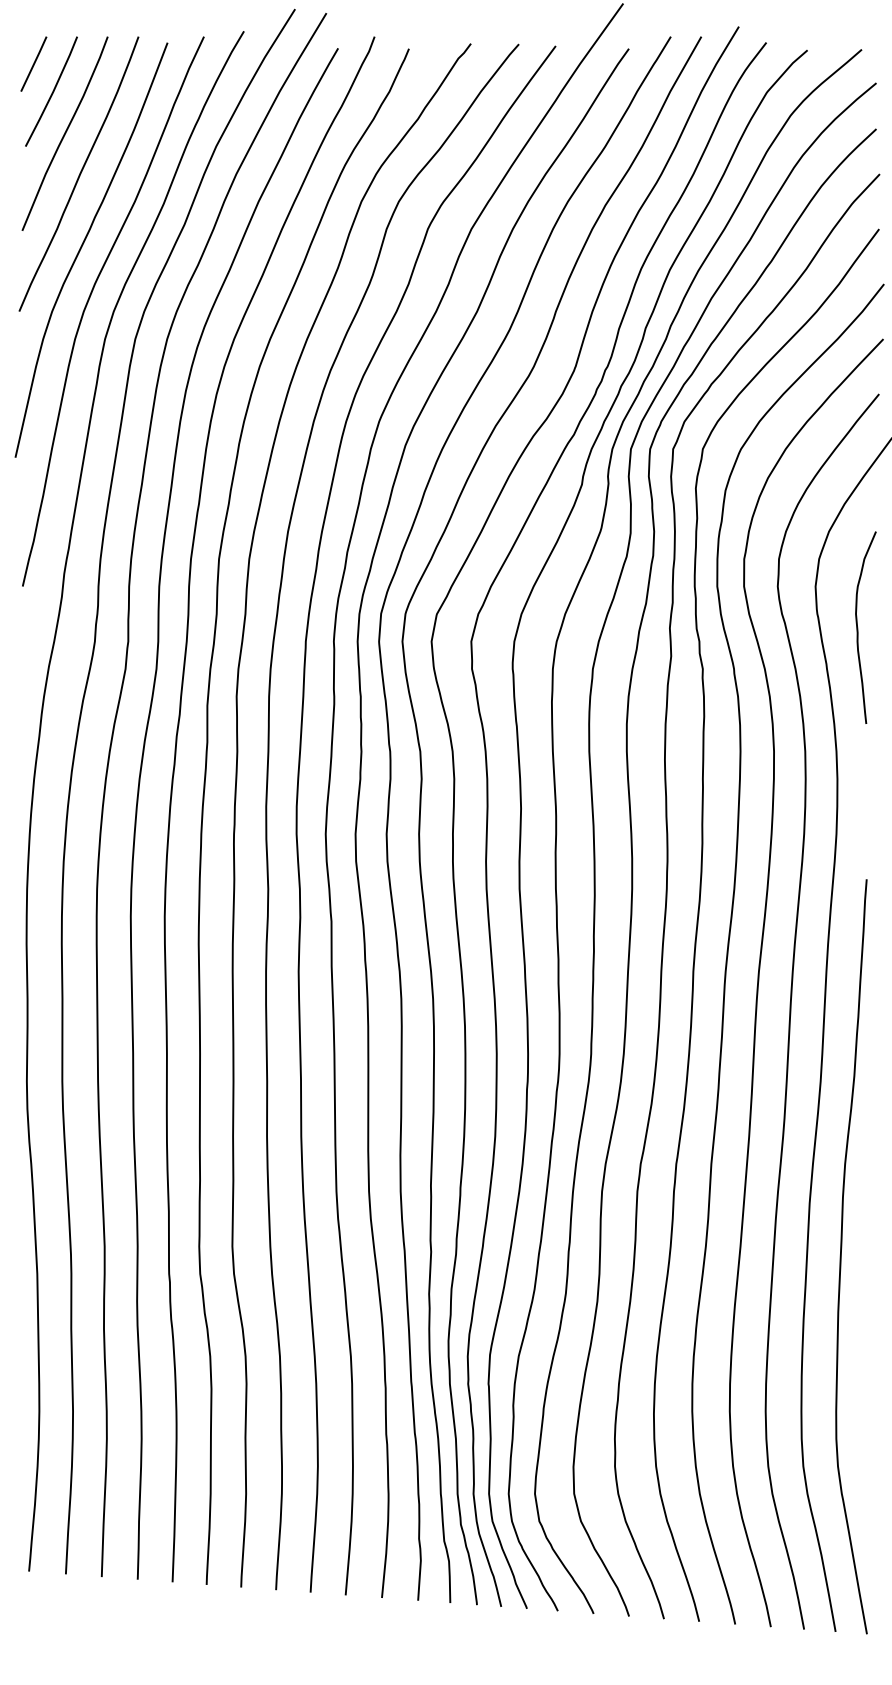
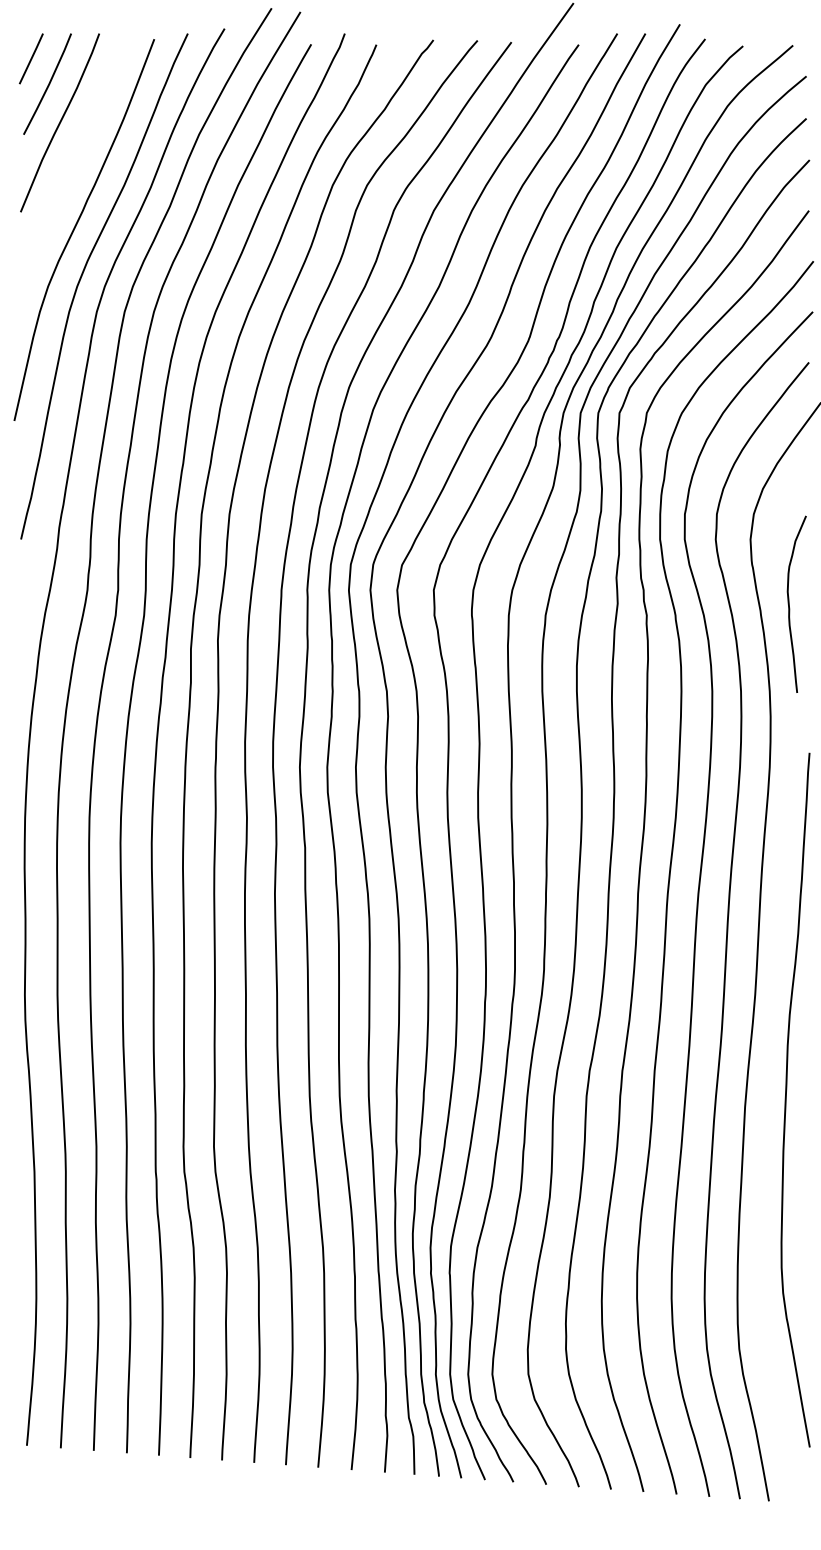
curve: (79, 173) -> (73, 159), removed
curve: (857, 626) -> (789, 603), moved
curve: (841, 1256) -> (786, 1099), moved

